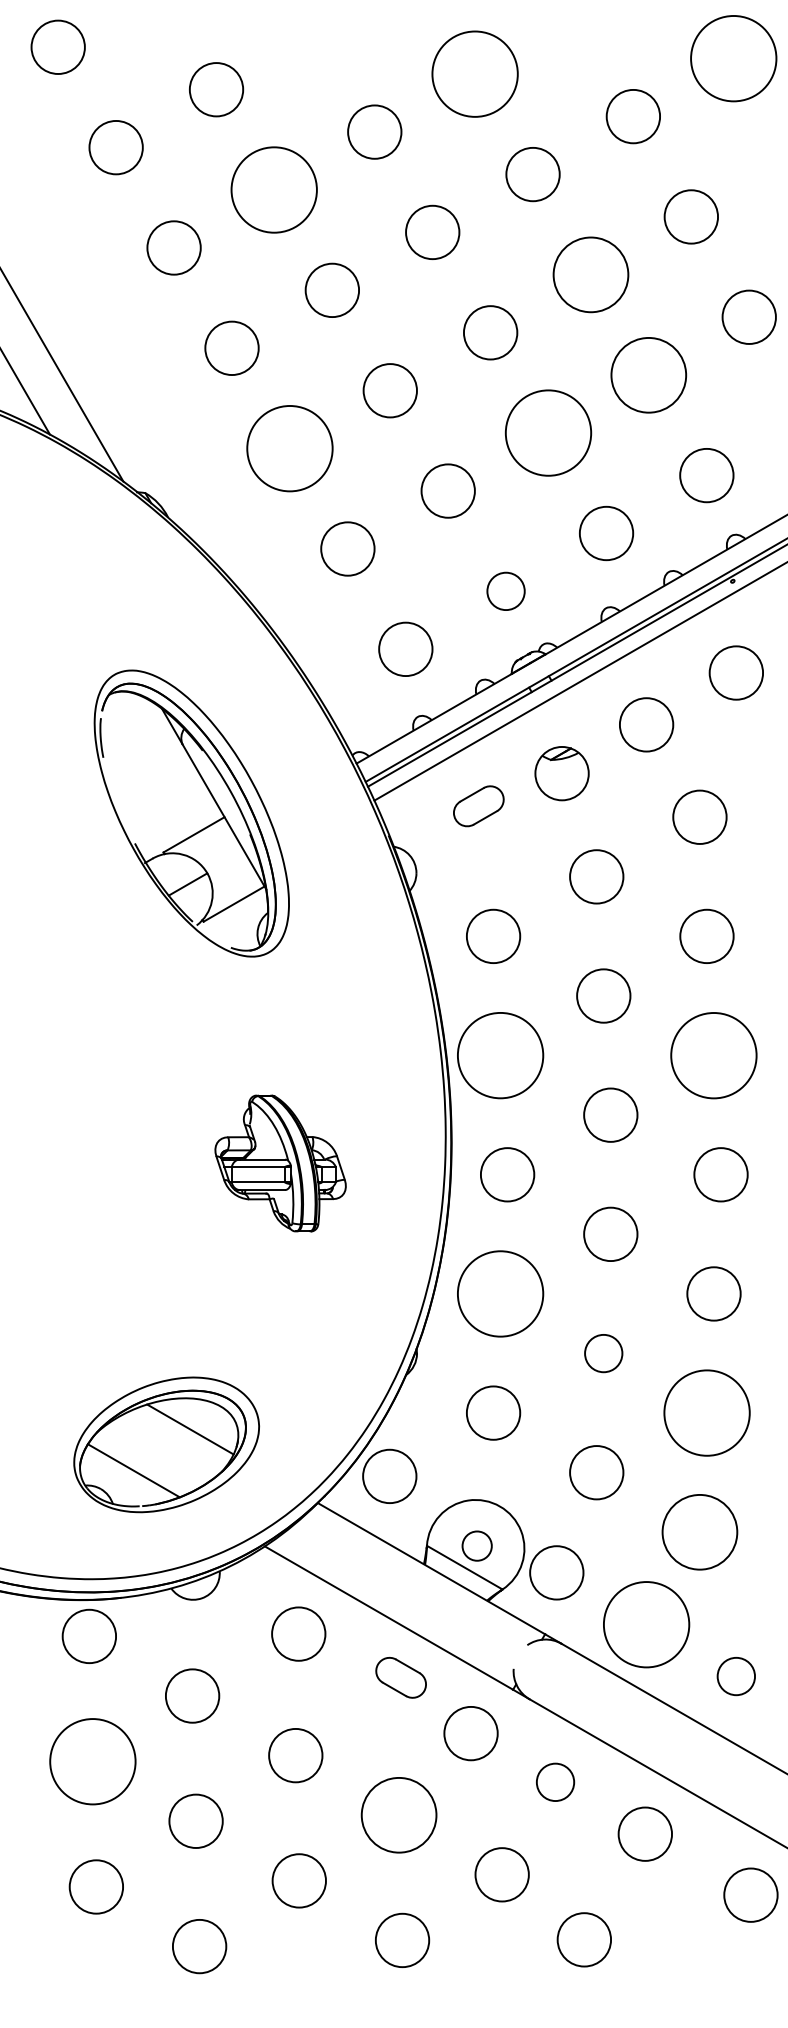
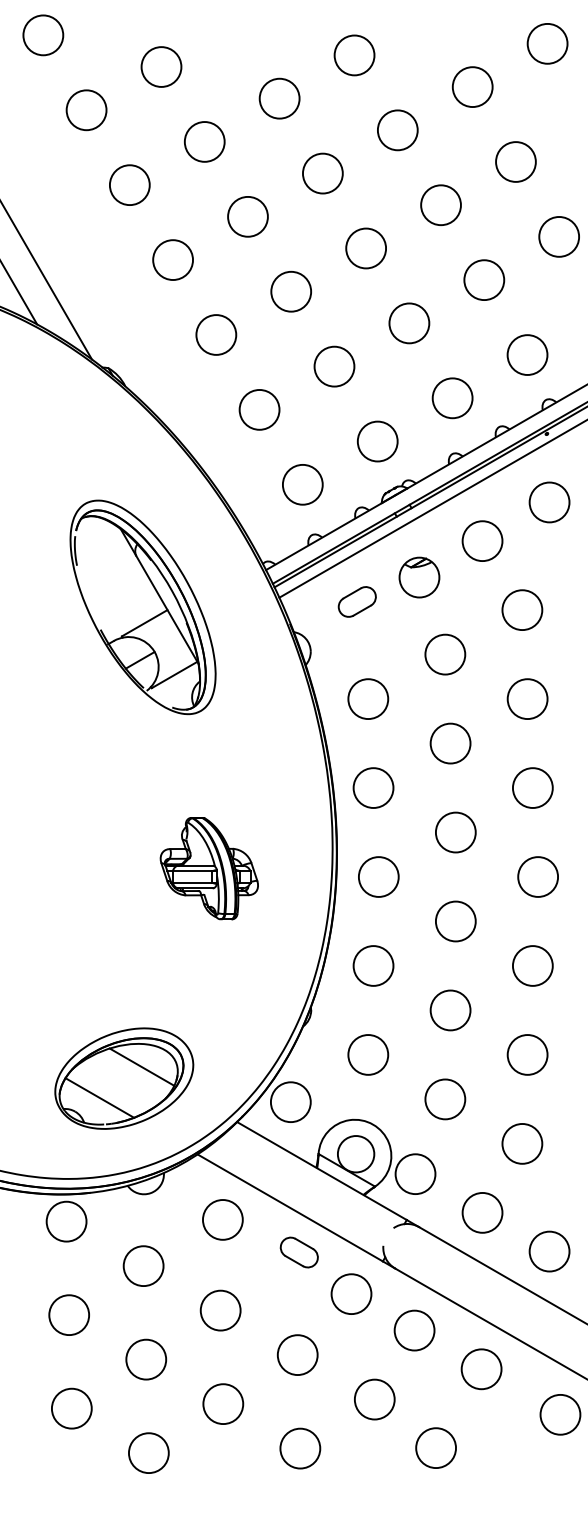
circle: (733, 58) -> (547, 43), size x0.62
circle: (475, 74) -> (354, 55), size x0.62
circle: (274, 189) -> (204, 141), size x0.62
circle: (590, 275) -> (440, 205), size x0.71
circle: (649, 374) -> (484, 279), size x0.71
circle: (548, 433) -> (409, 323), size x0.62
circle: (290, 448) -> (216, 334), size x0.62
circle: (505, 591) -> (377, 441), size x1.43
circle: (500, 1054) -> (373, 787), size x0.62
circle: (713, 1054) -> (532, 787), size x0.62
circle: (500, 1293) -> (373, 965), size x0.62
circle: (603, 1353) -> (450, 1010), size x1.43
circle: (706, 1412) -> (527, 1054), size x0.62
circle: (700, 1531) -> (522, 1143), size x0.71
circle: (476, 1546) -> (355, 1154), size x1.67
circle: (646, 1624) -> (482, 1212), size x0.62
circle: (736, 1676) -> (549, 1251), size x1.43
circle: (93, 1762) -> (69, 1315), size x0.62
circle: (555, 1782) -> (414, 1330), size x1.43
circle: (398, 1814) -> (297, 1354), size x0.71

